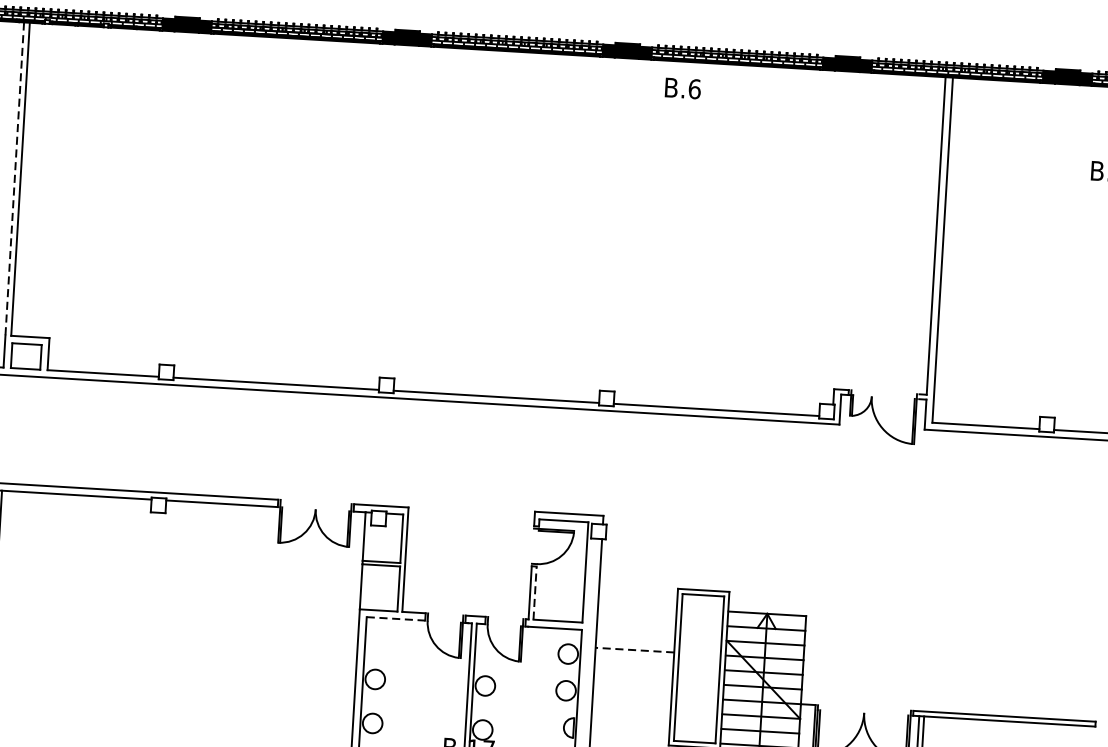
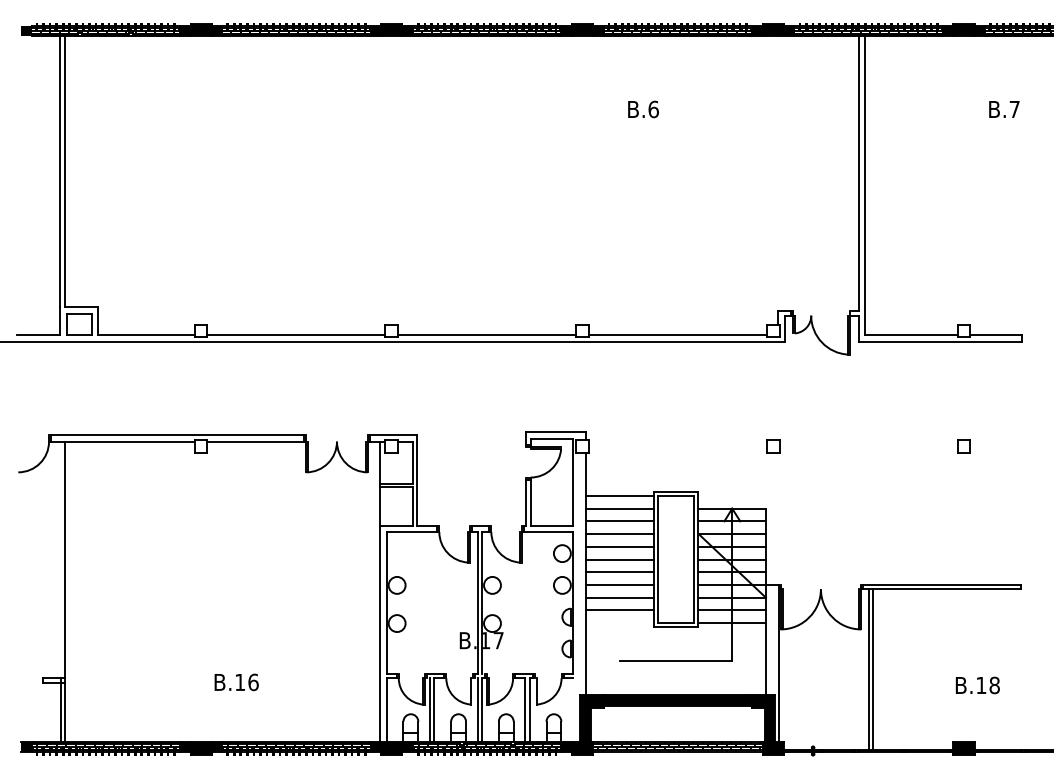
text: (683, 88) -> (643, 109), moved
line: (15, 178) -> (60, 171), dashed -> solid
part: (819, 544) -> (773, 446), added
part: (1038, 557) -> (963, 446), added
line: (638, 590) -> (619, 495), added
line: (534, 592) -> (530, 502), dashed -> solid
line: (637, 605) -> (619, 508), added
line: (396, 619) -> (412, 532), dashed -> solid
line: (636, 620) -> (619, 521), added
line: (635, 635) -> (619, 534), added
line: (634, 649) -> (619, 546), dashed -> solid
line: (633, 664) -> (619, 559), added
line: (632, 679) -> (619, 572), added
line: (632, 693) -> (619, 584), added
line: (631, 708) -> (619, 597), added
line: (630, 723) -> (619, 610), added

